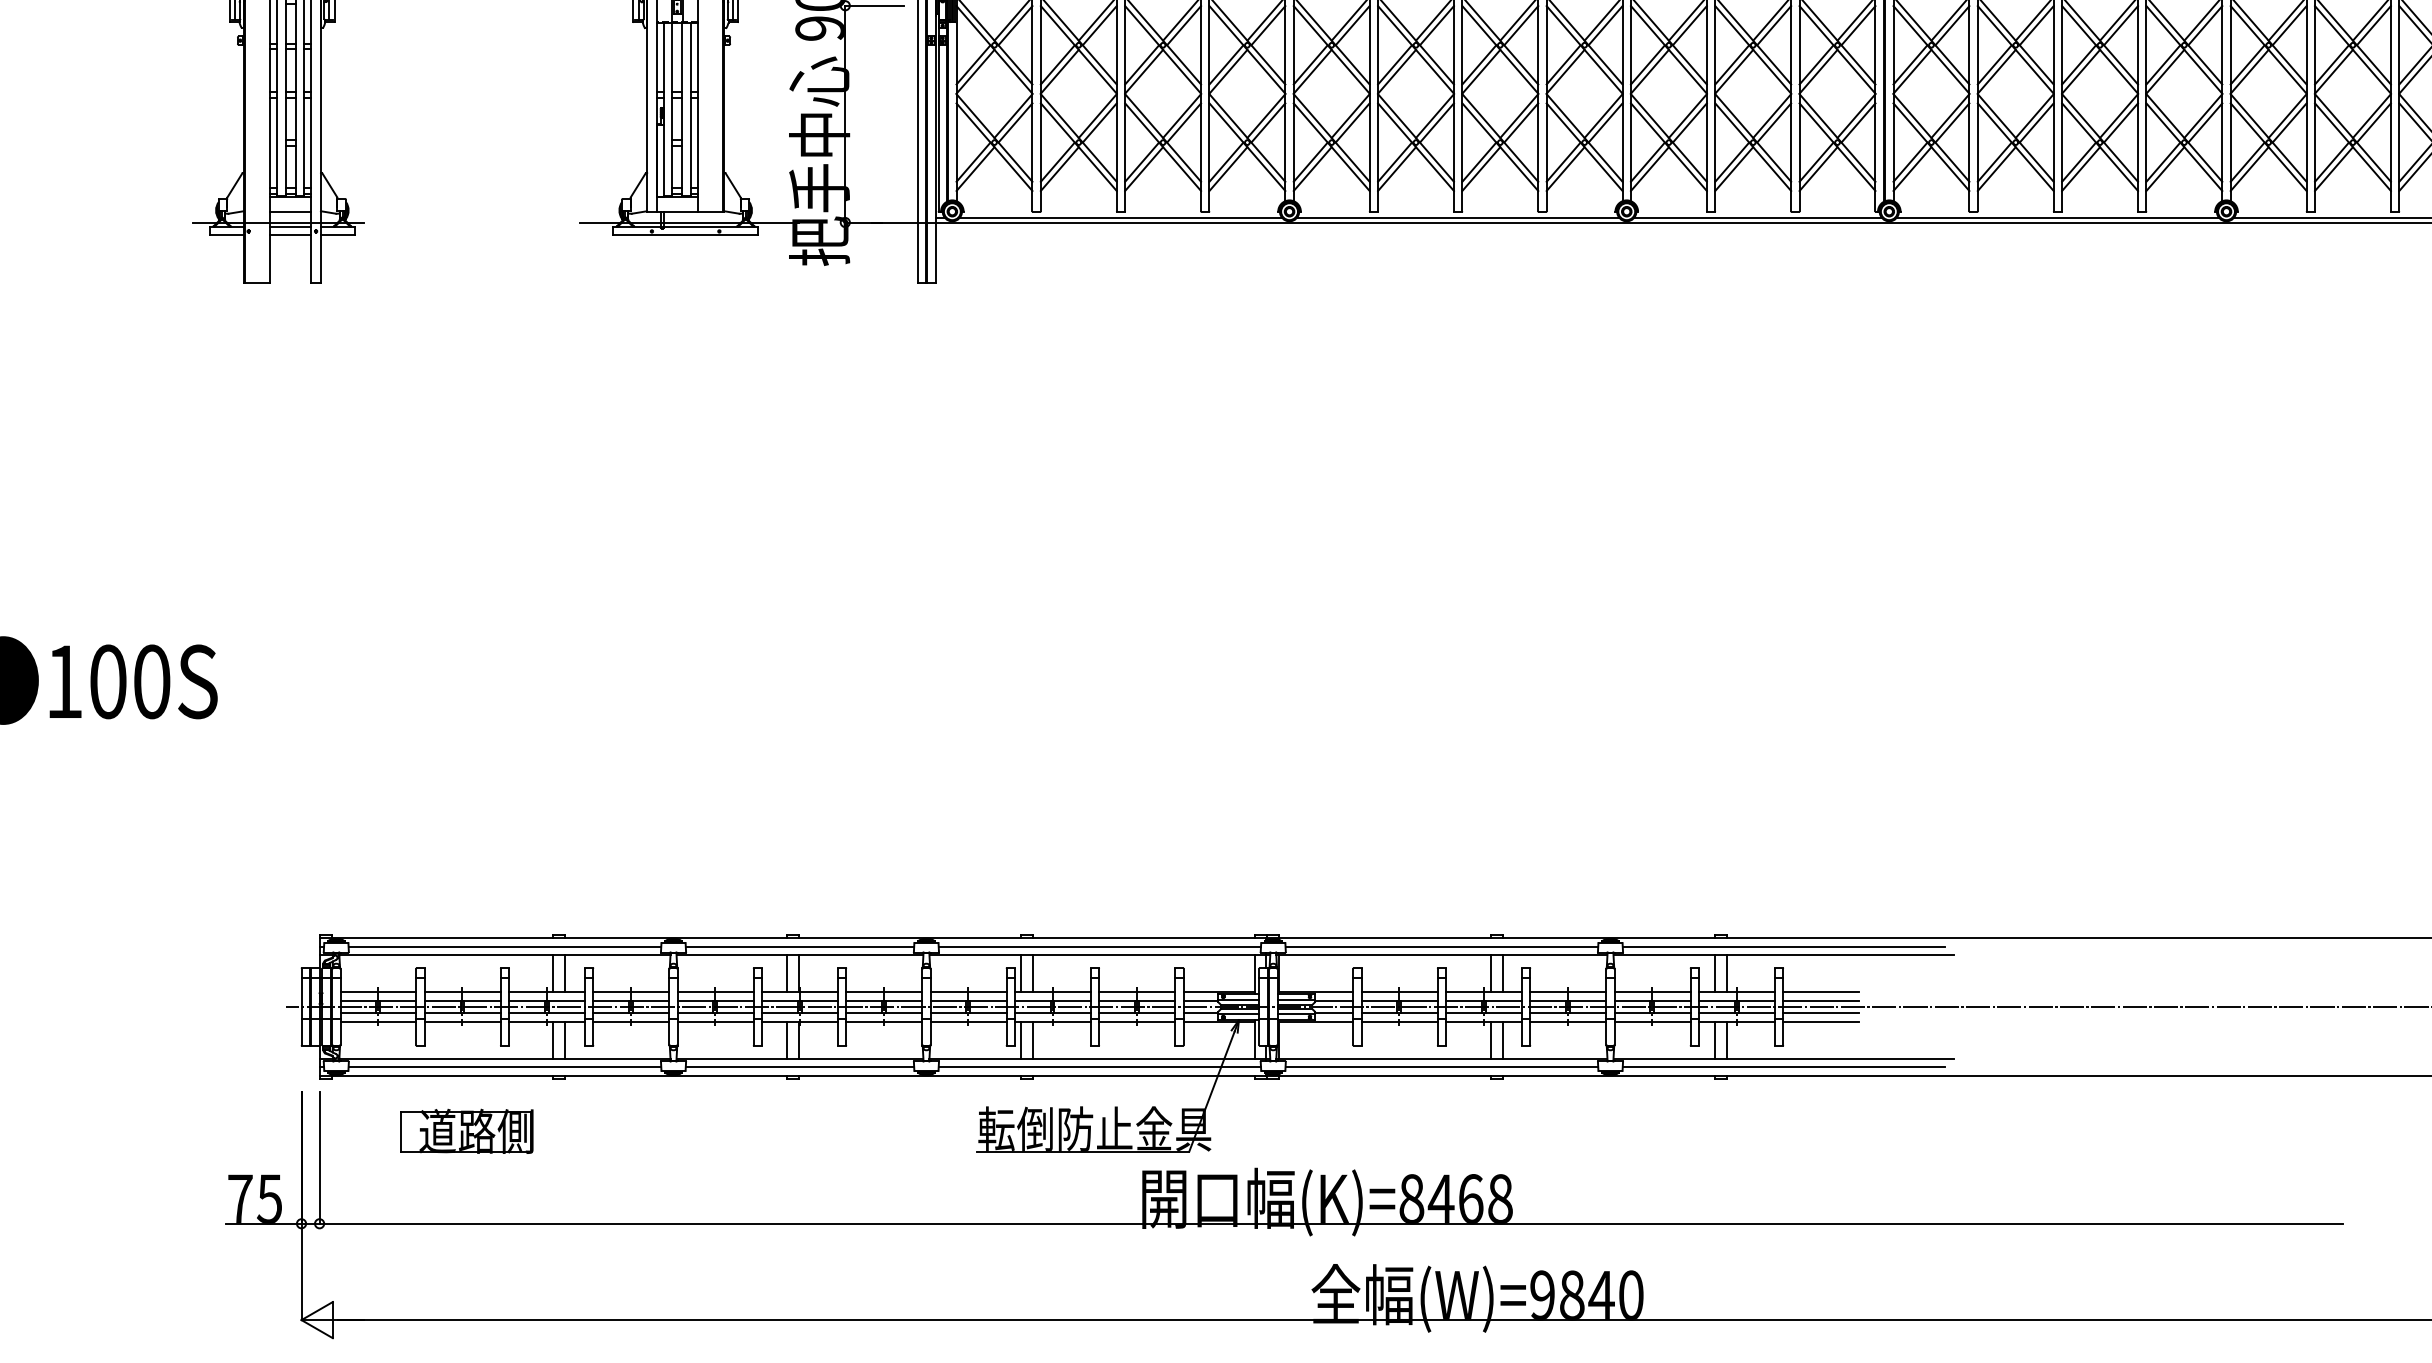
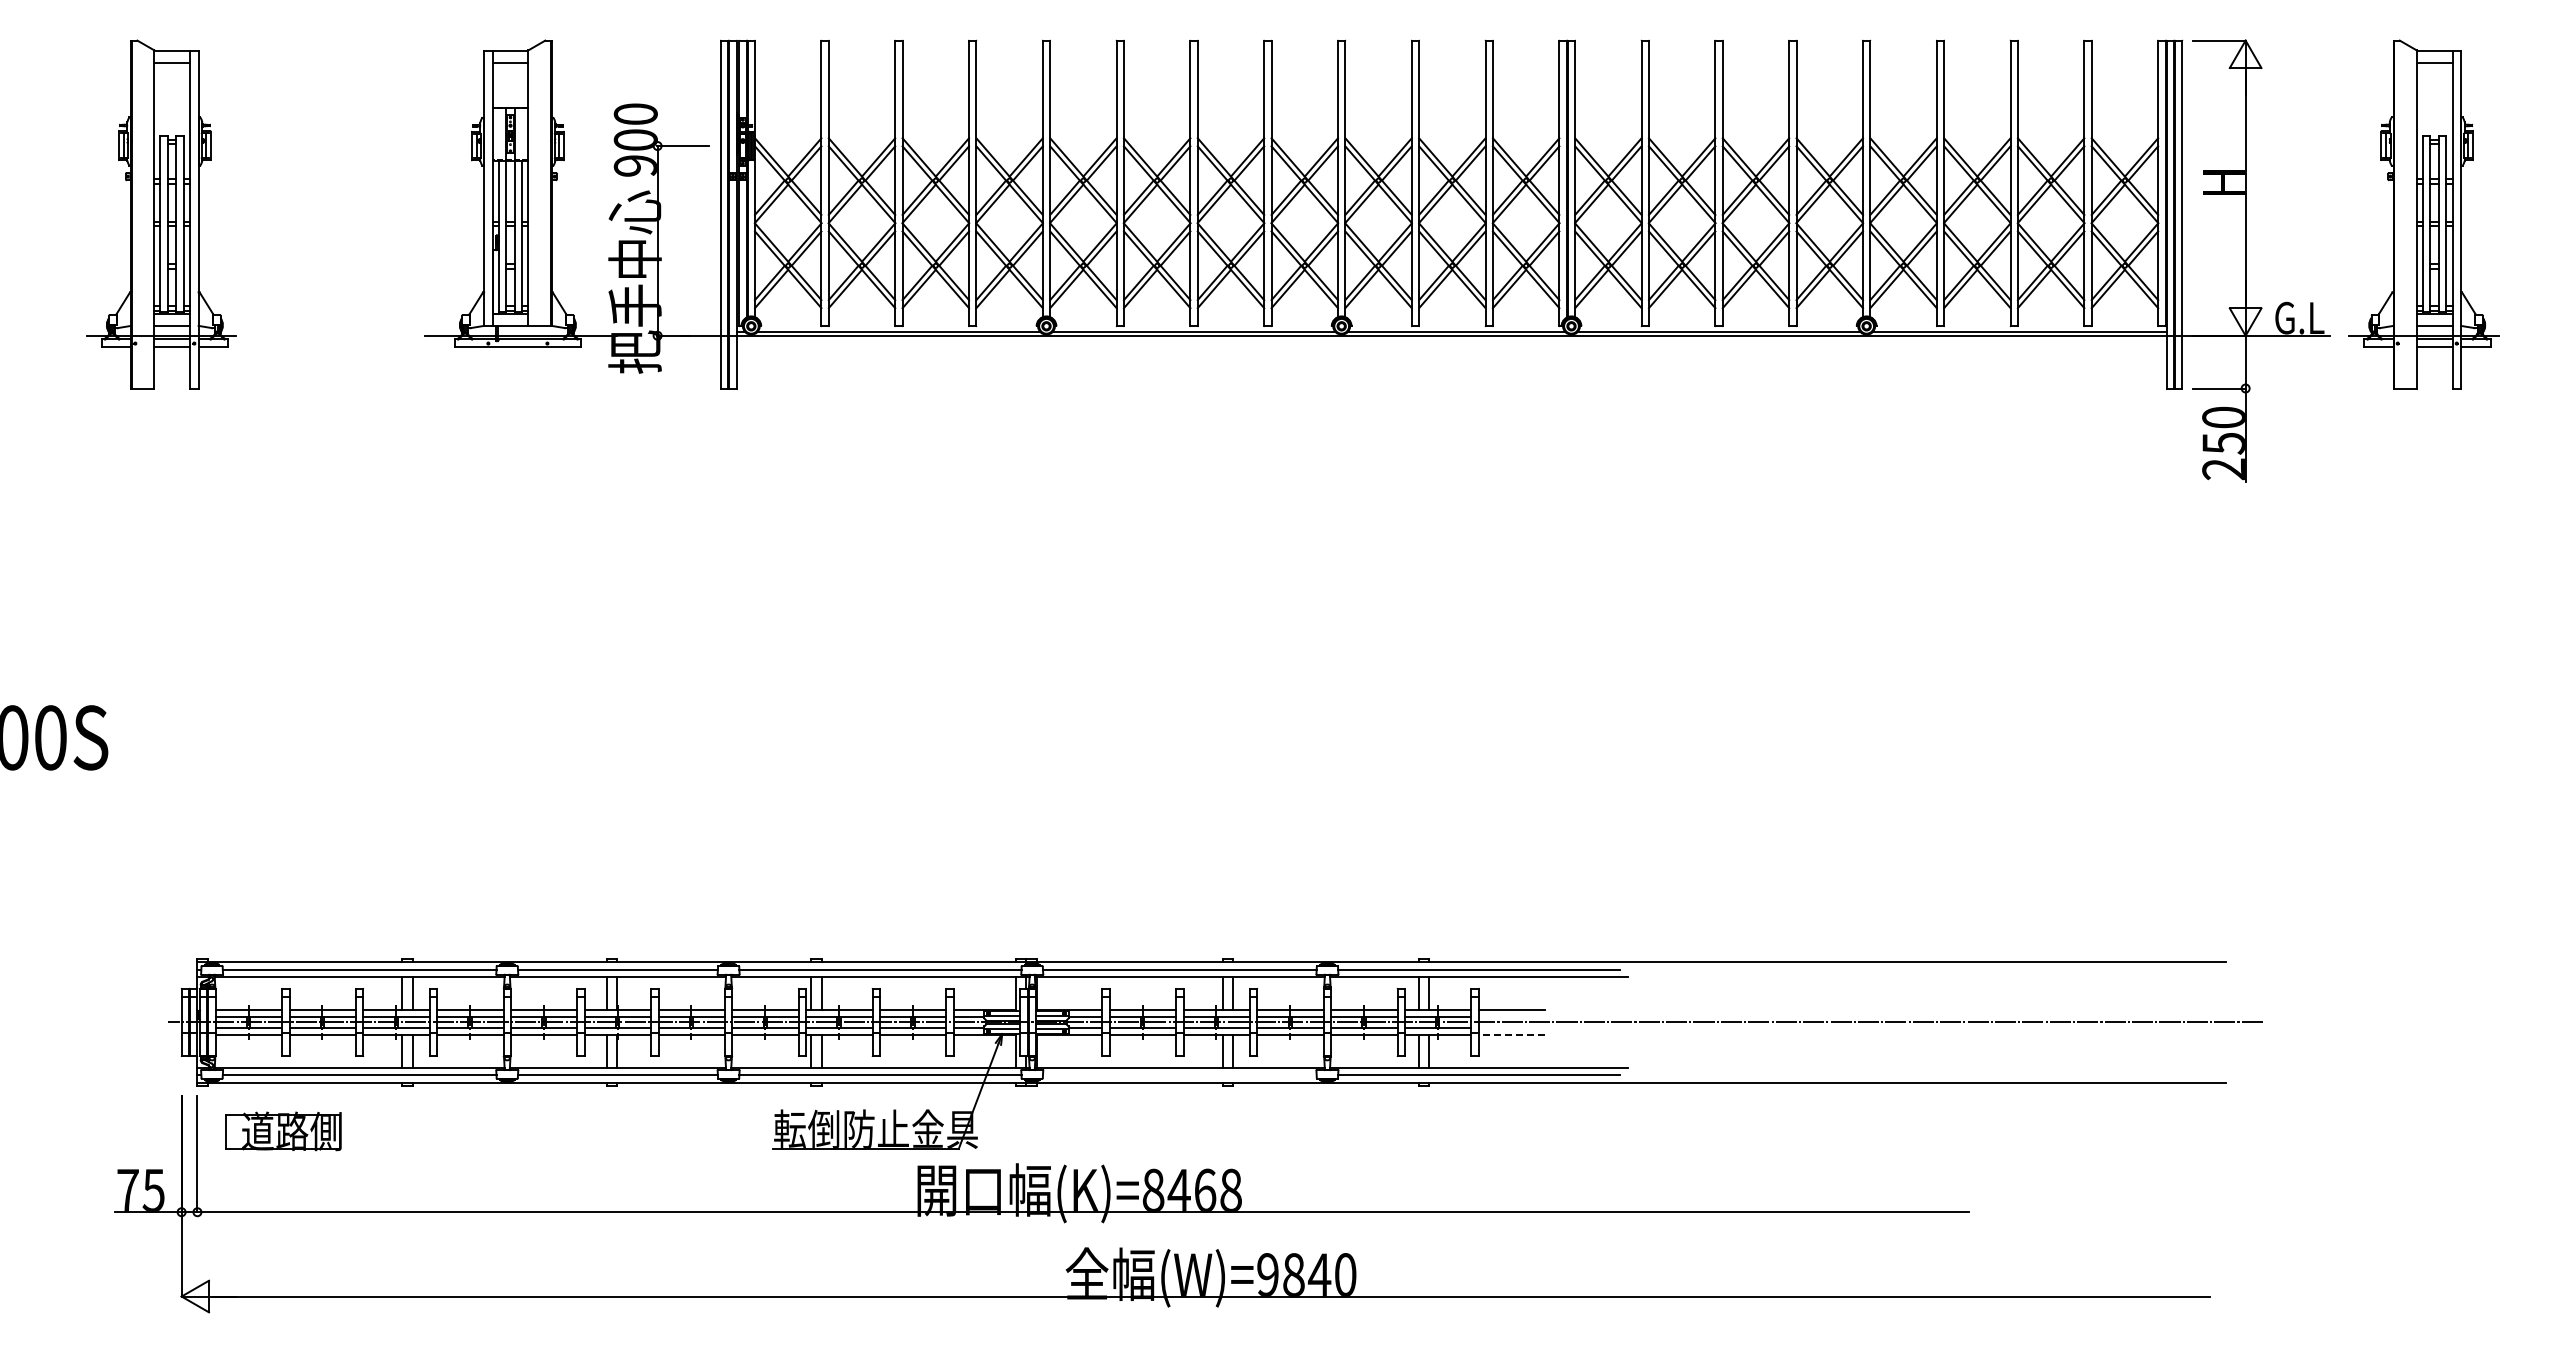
line: (1820, 1001) -> (1511, 1017), removed
line: (1820, 1012) -> (1511, 1027), removed
line: (1820, 1021) -> (1511, 1035), solid -> dashed
line: (1441, 1067) -> (1179, 1075), removed
part: (467, 1131) -> (283, 1131), moved

